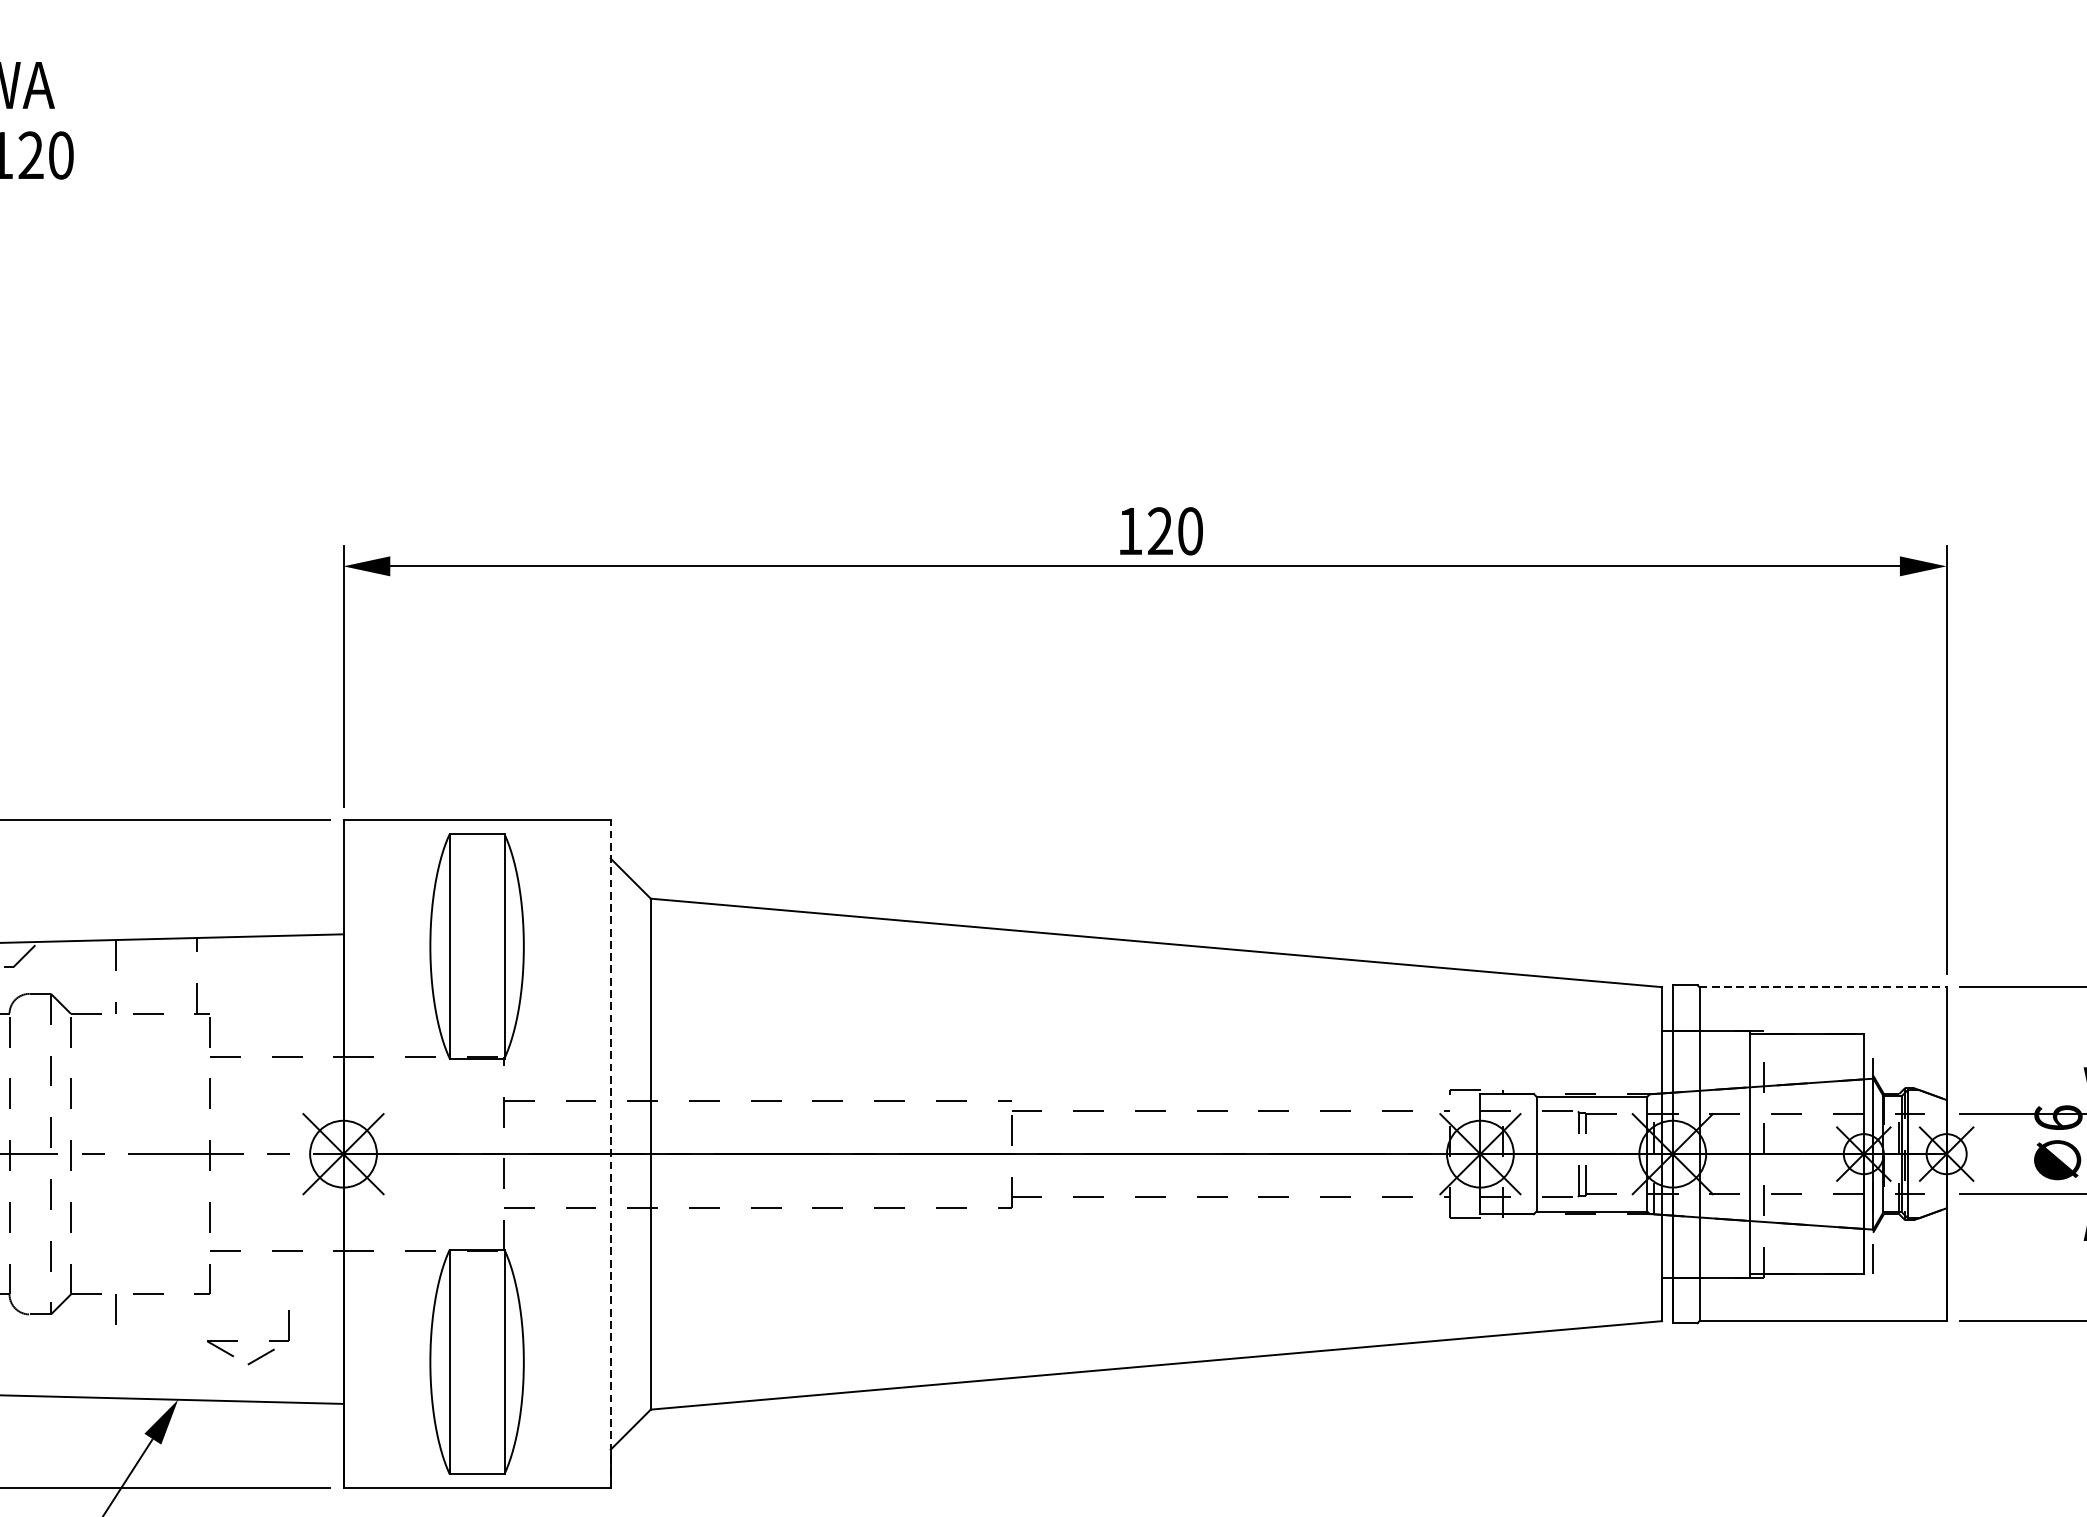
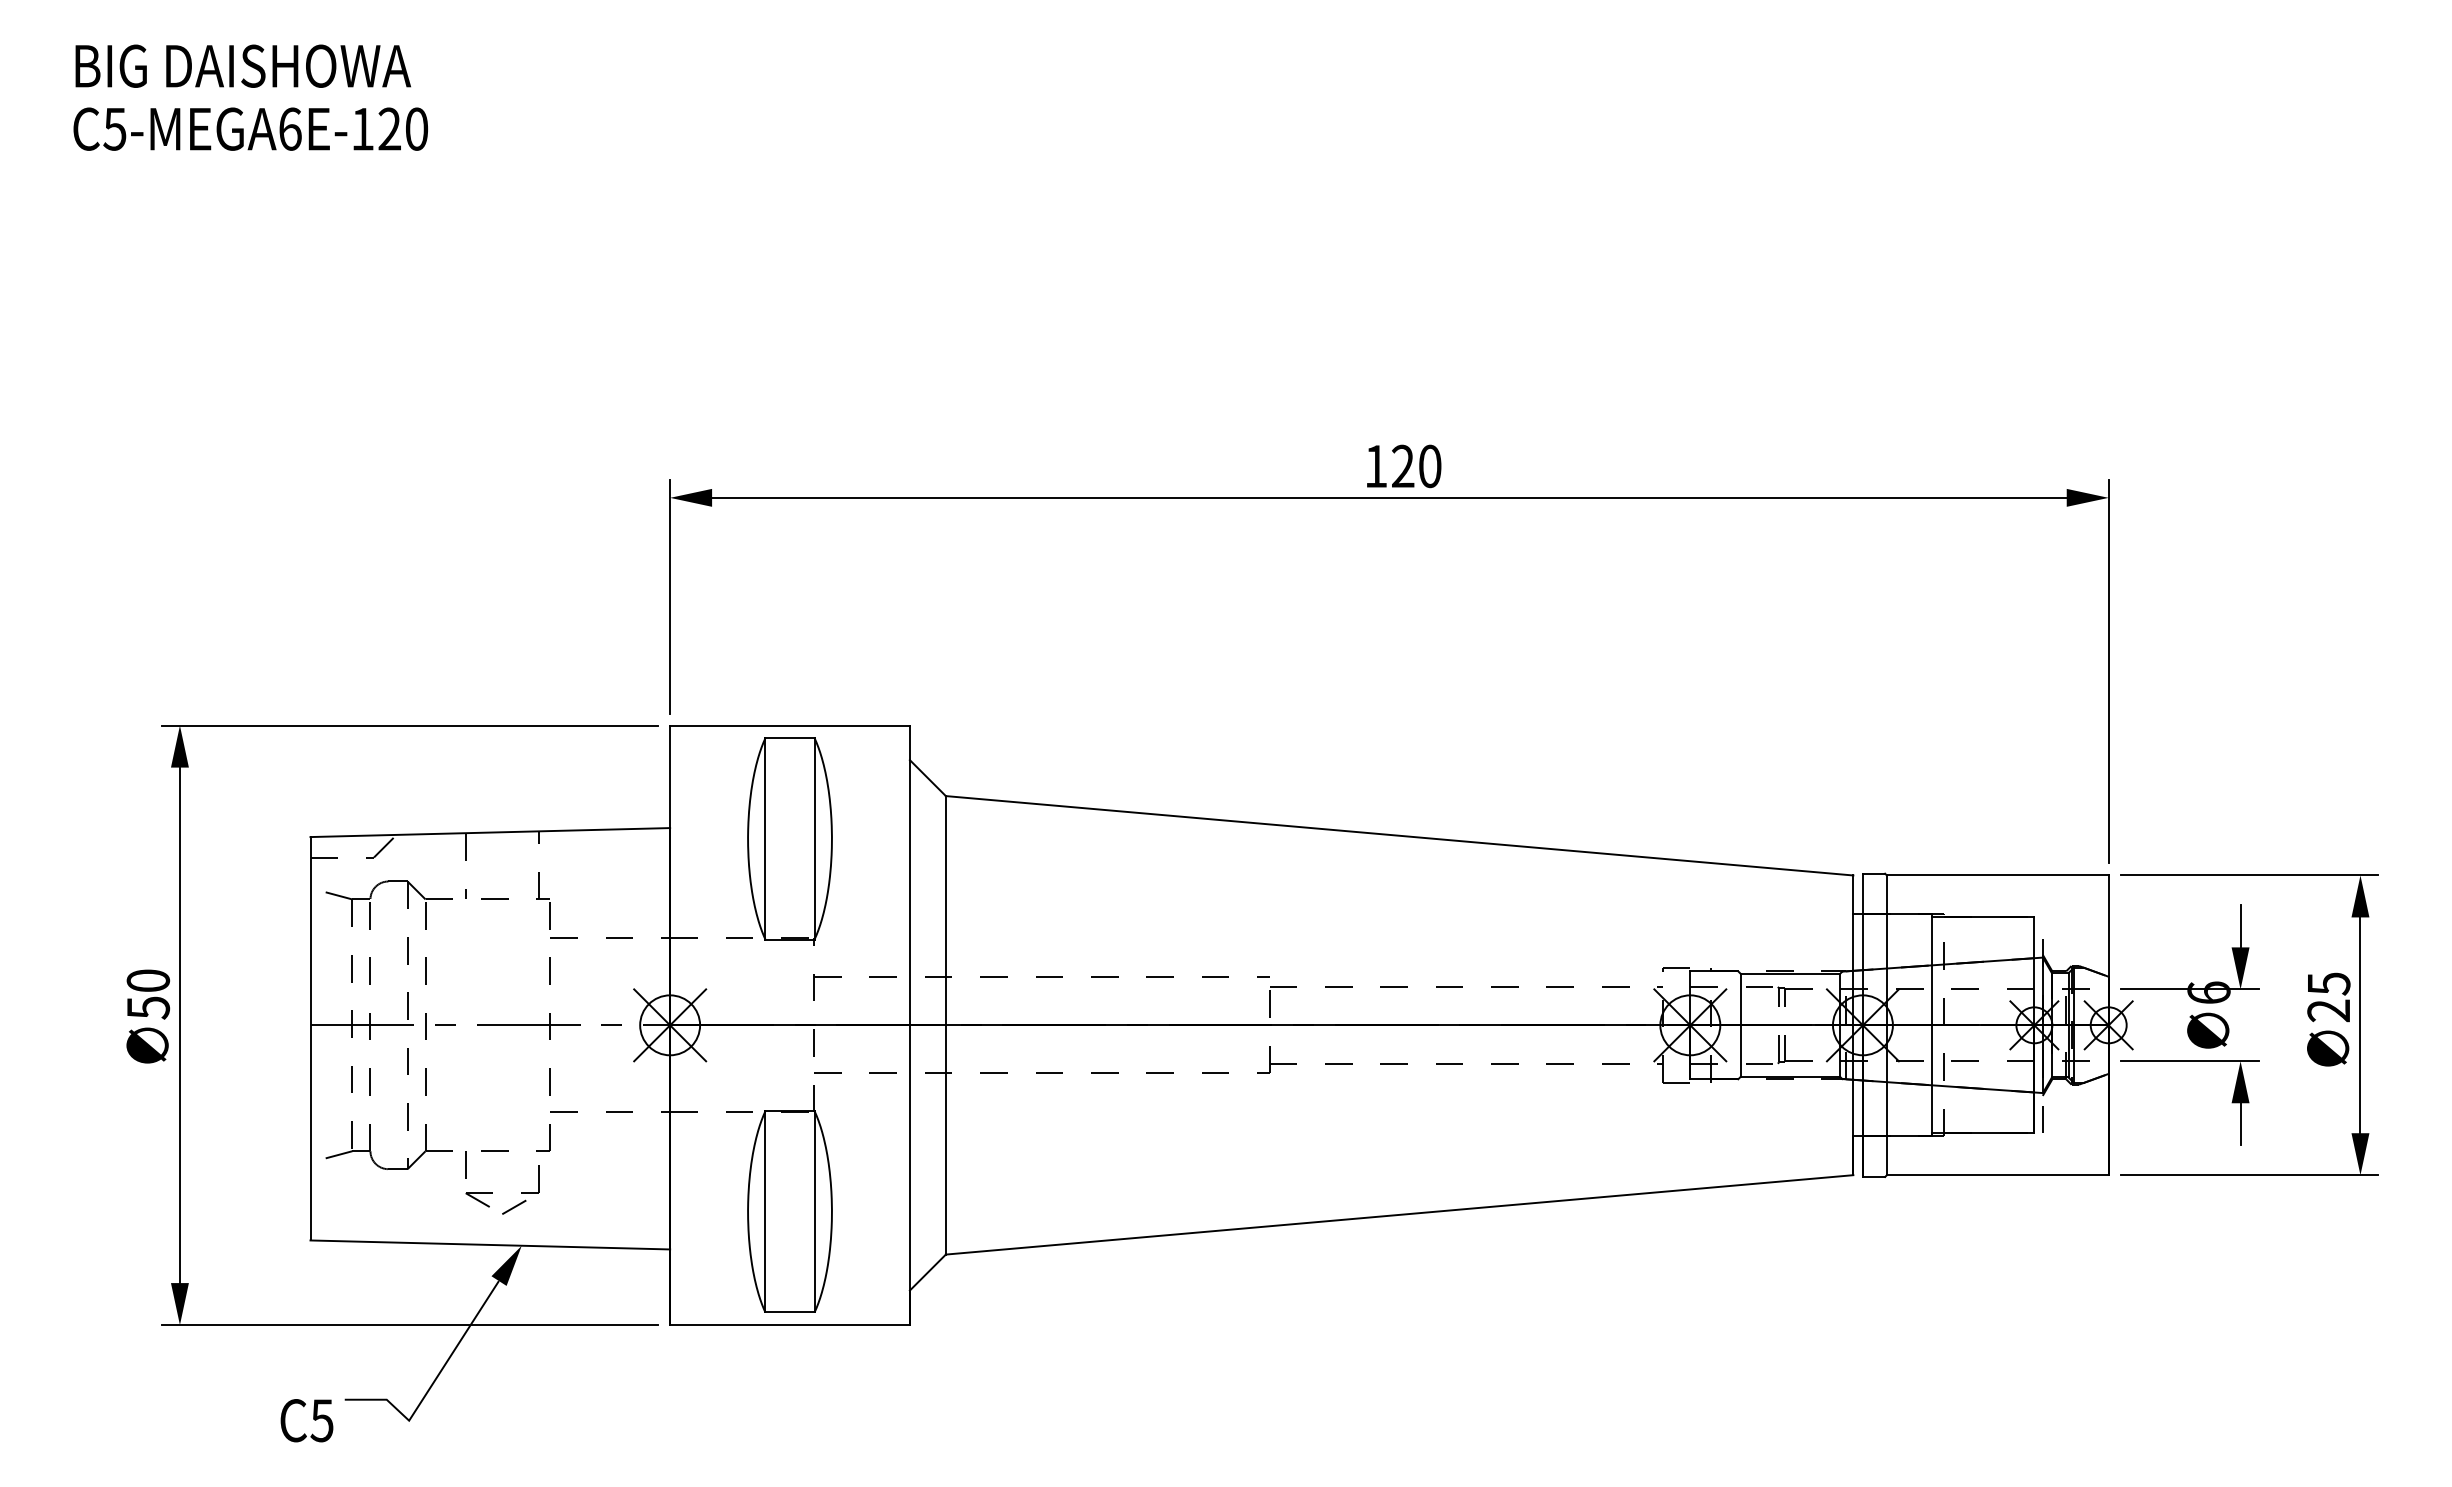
line: (1822, 987) -> (1997, 875), dashed -> solid
line: (610, 1154) -> (909, 1025), dashed -> solid
part: (236, 1340) -> (492, 1192), moved

